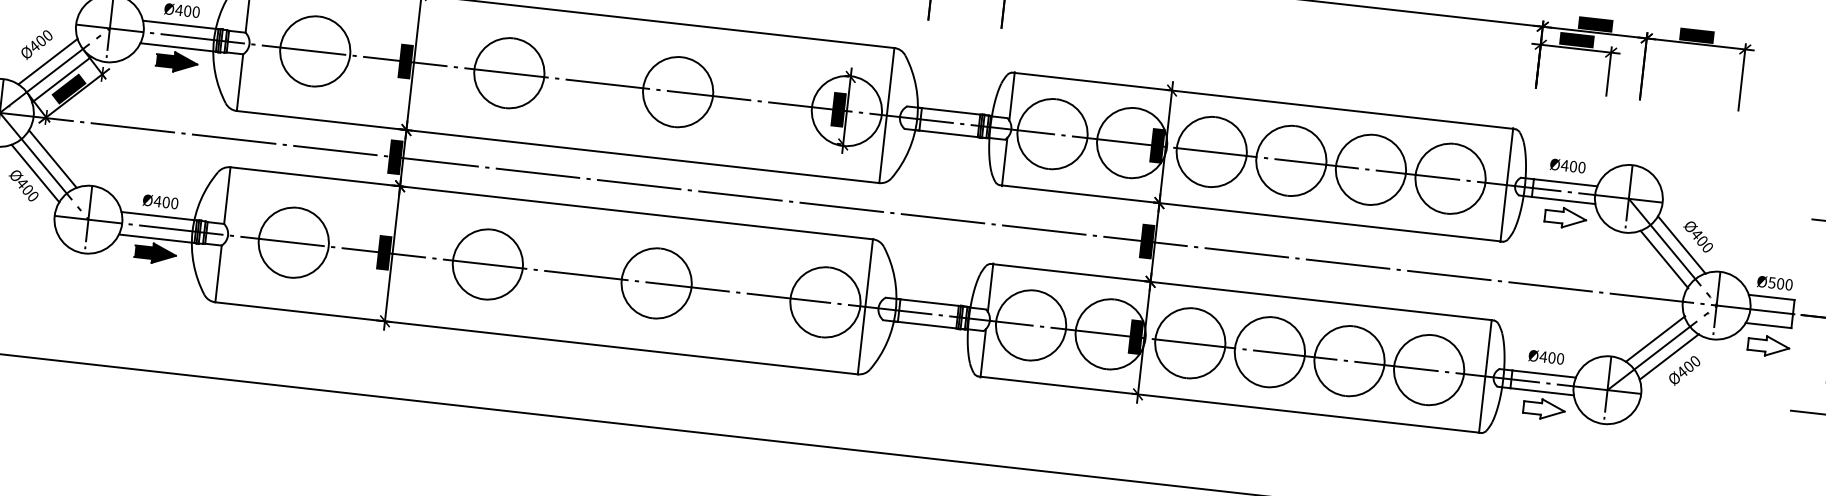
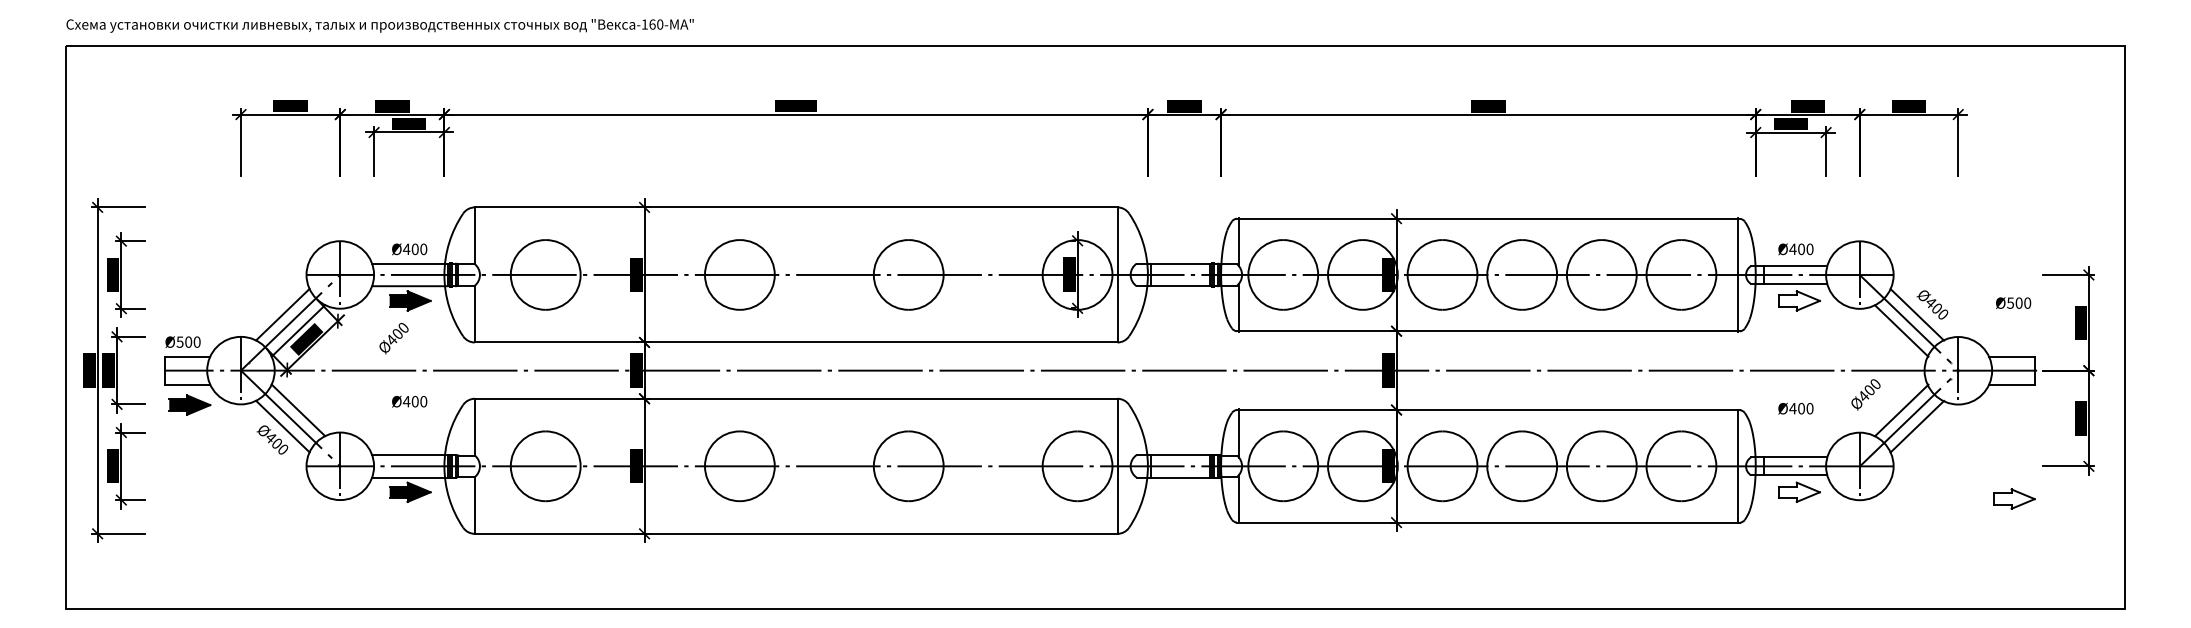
text: (36, 45) -> (393, 338), moved
text: (160, 201) -> (409, 401), moved
text: (1775, 282) -> (2013, 302), moved
part: (1768, 345) -> (2014, 498), moved
text: (1546, 357) -> (1795, 408), moved
text: (1684, 370) -> (1865, 394), moved

